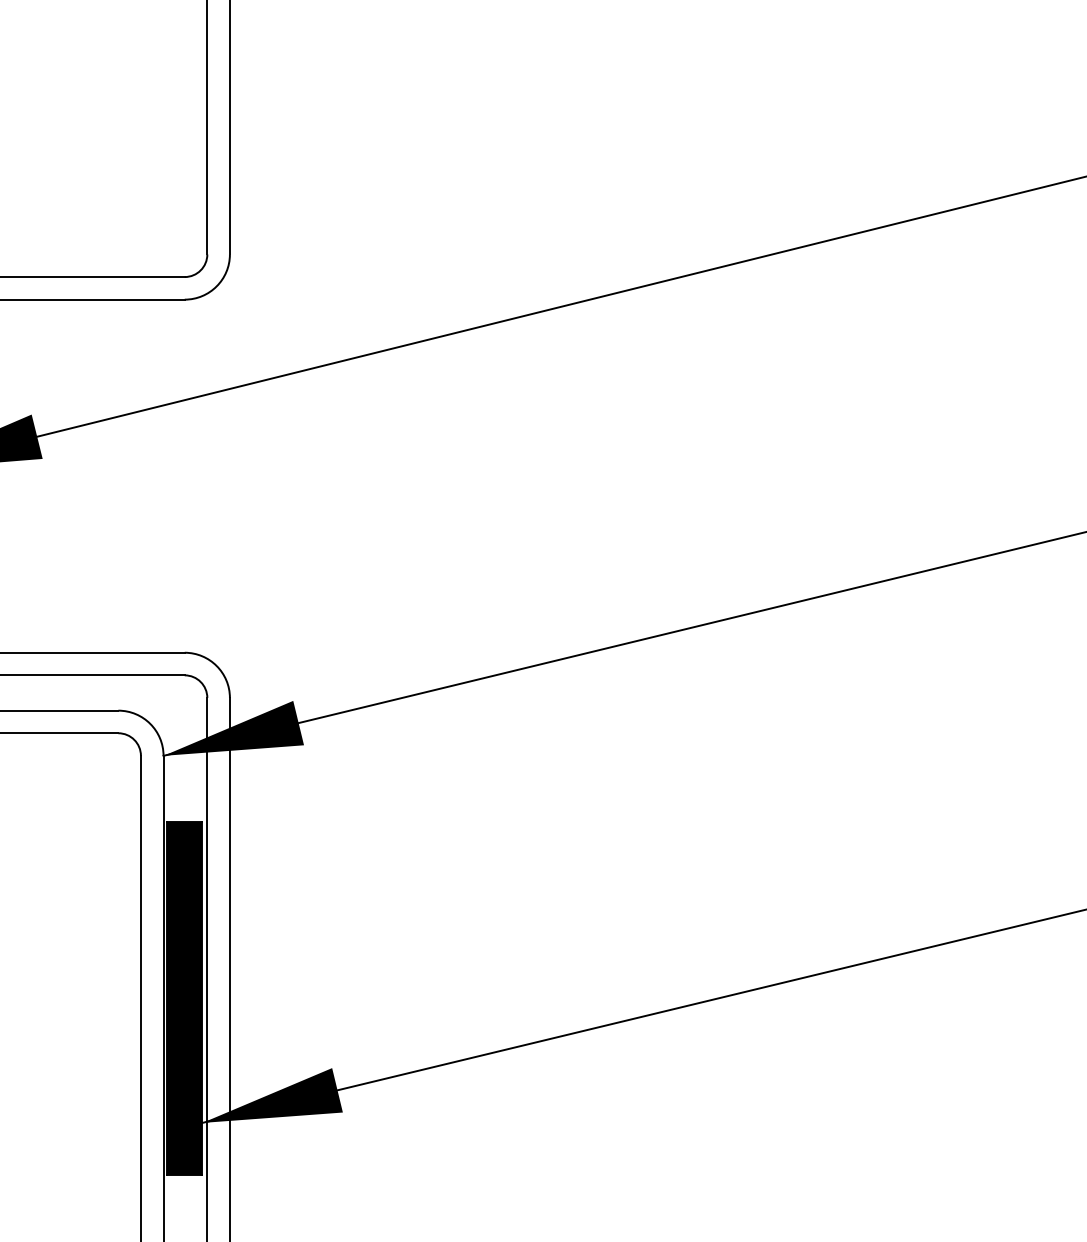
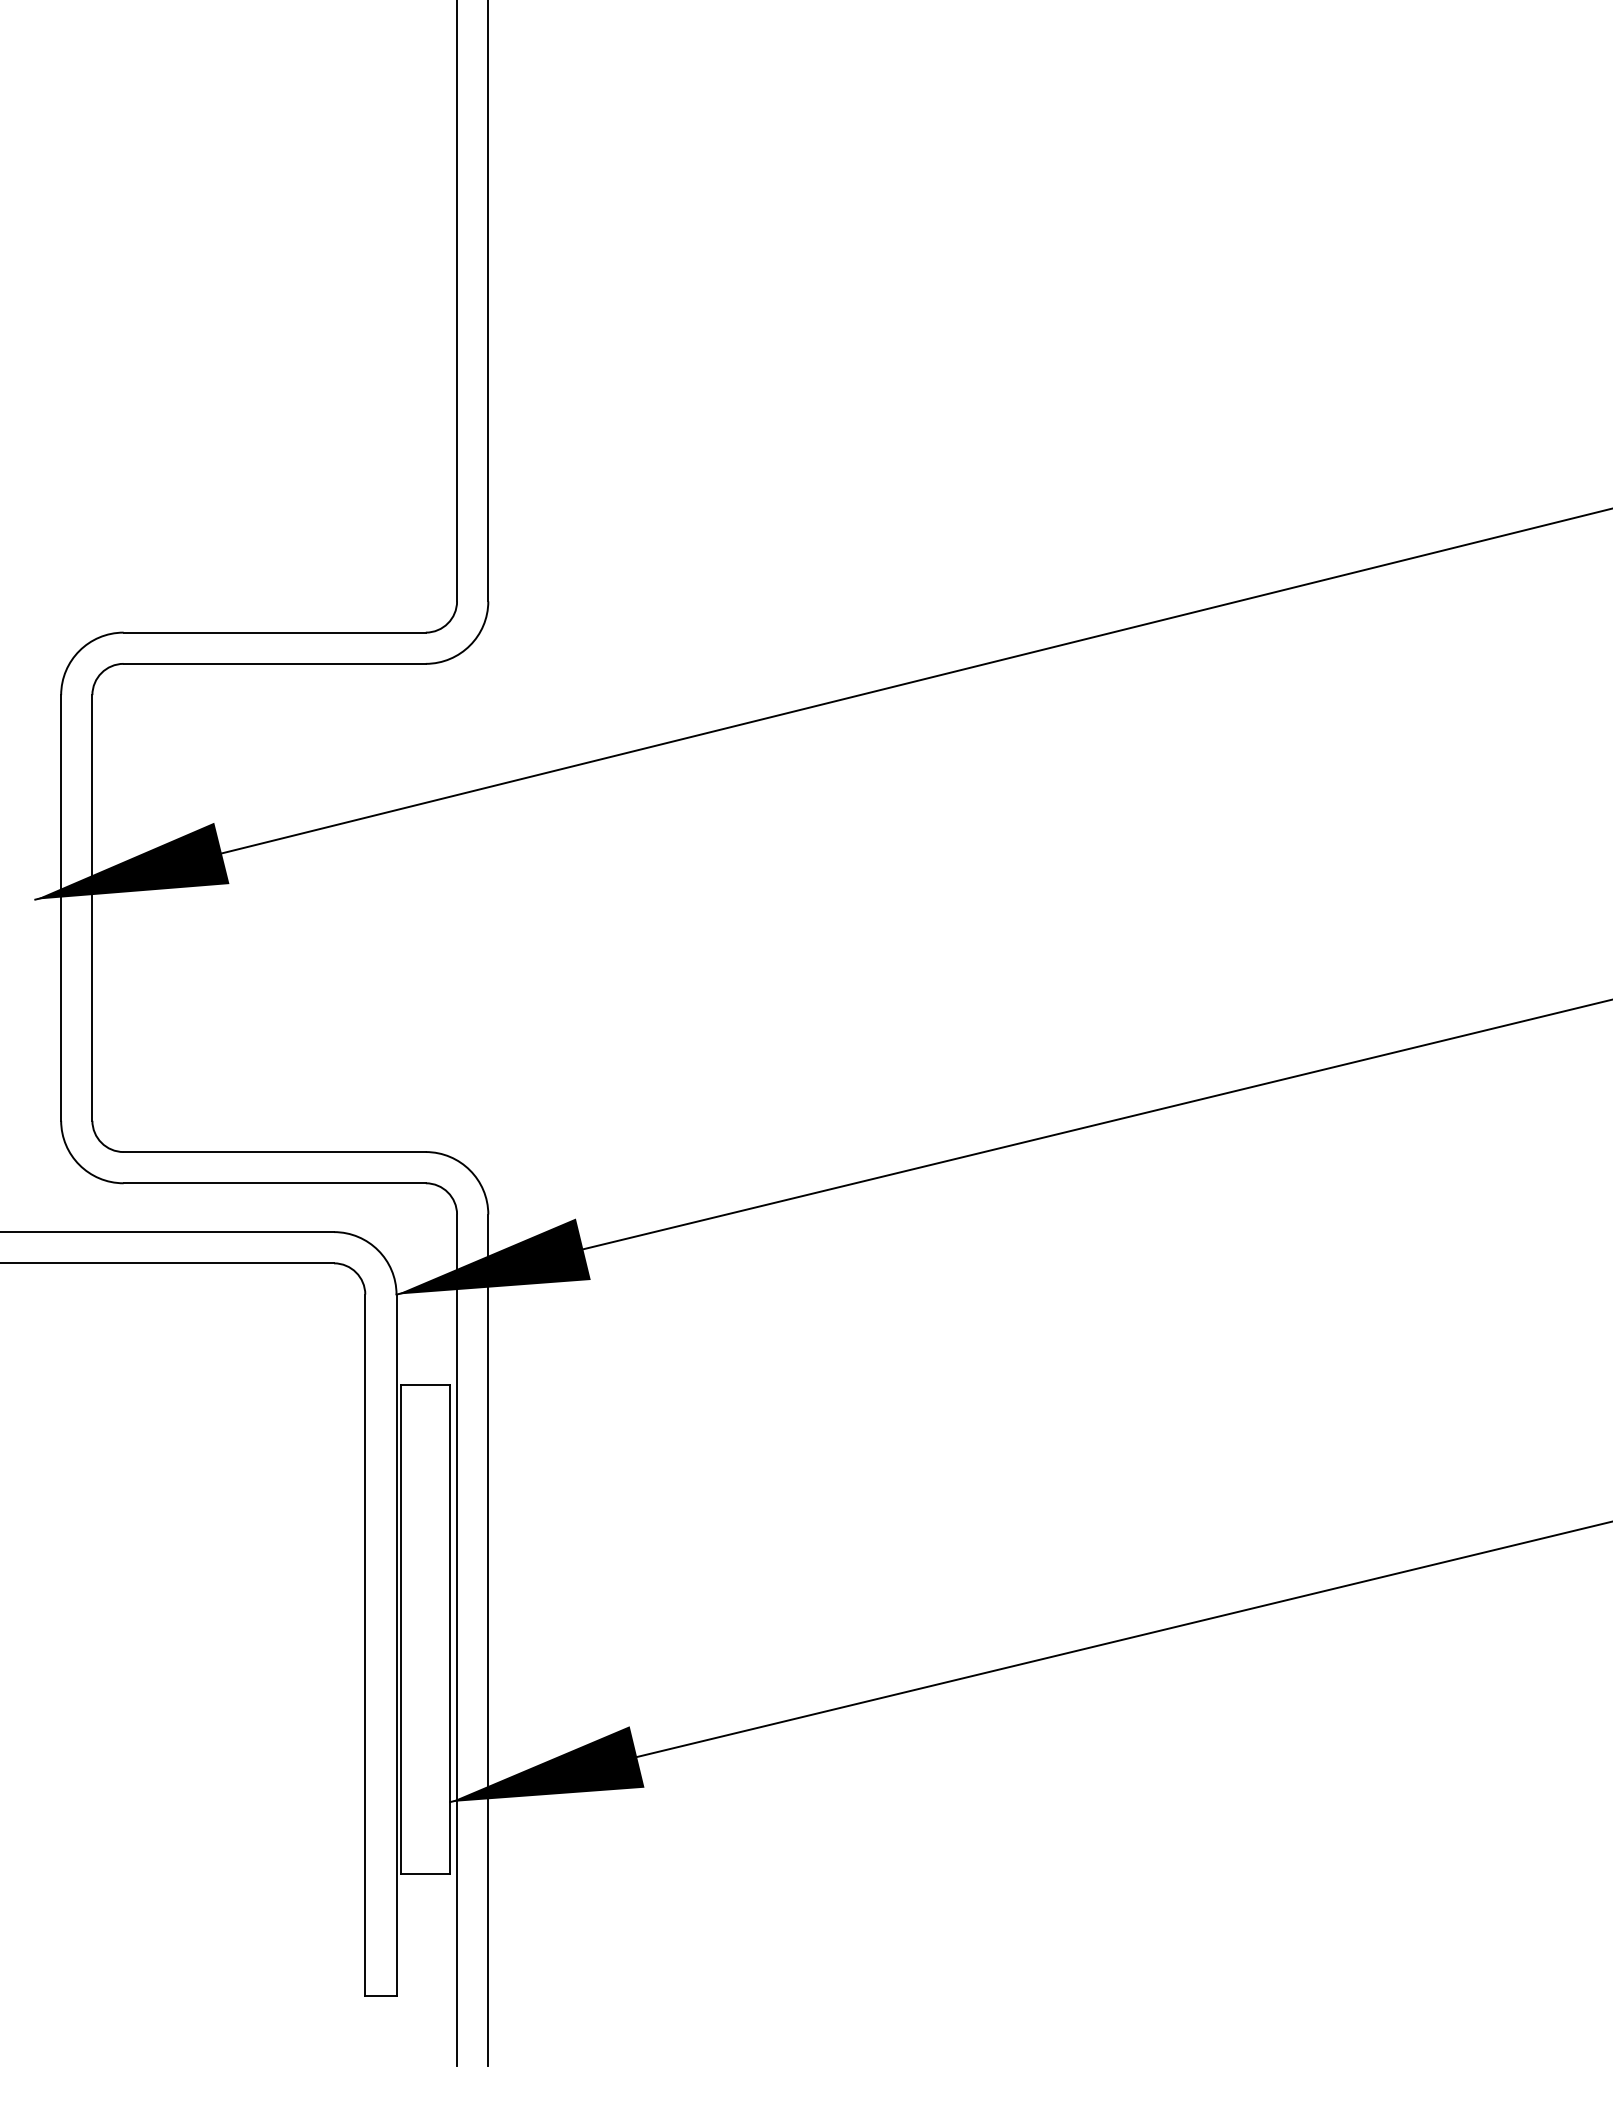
fill: (184, 998) -> (425, 1629), removed

